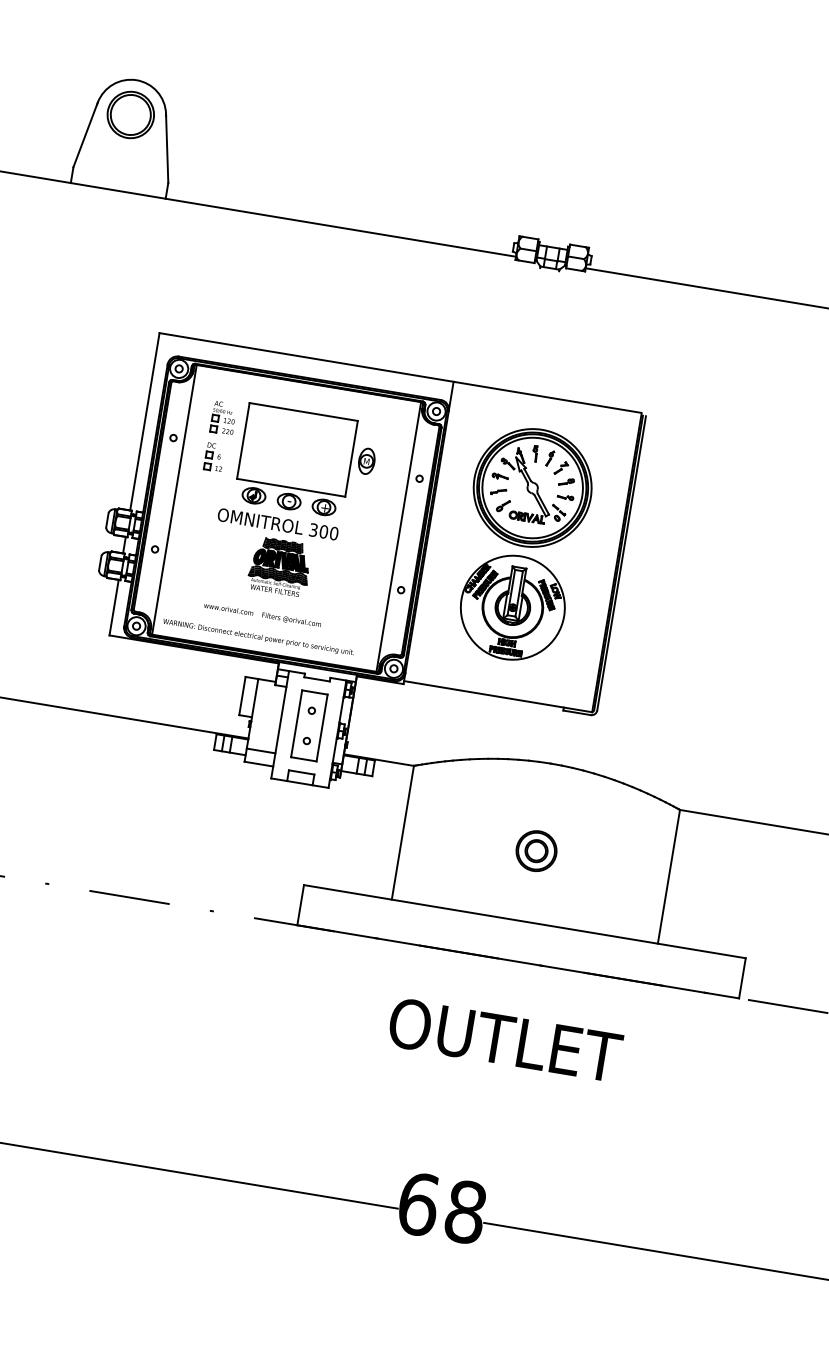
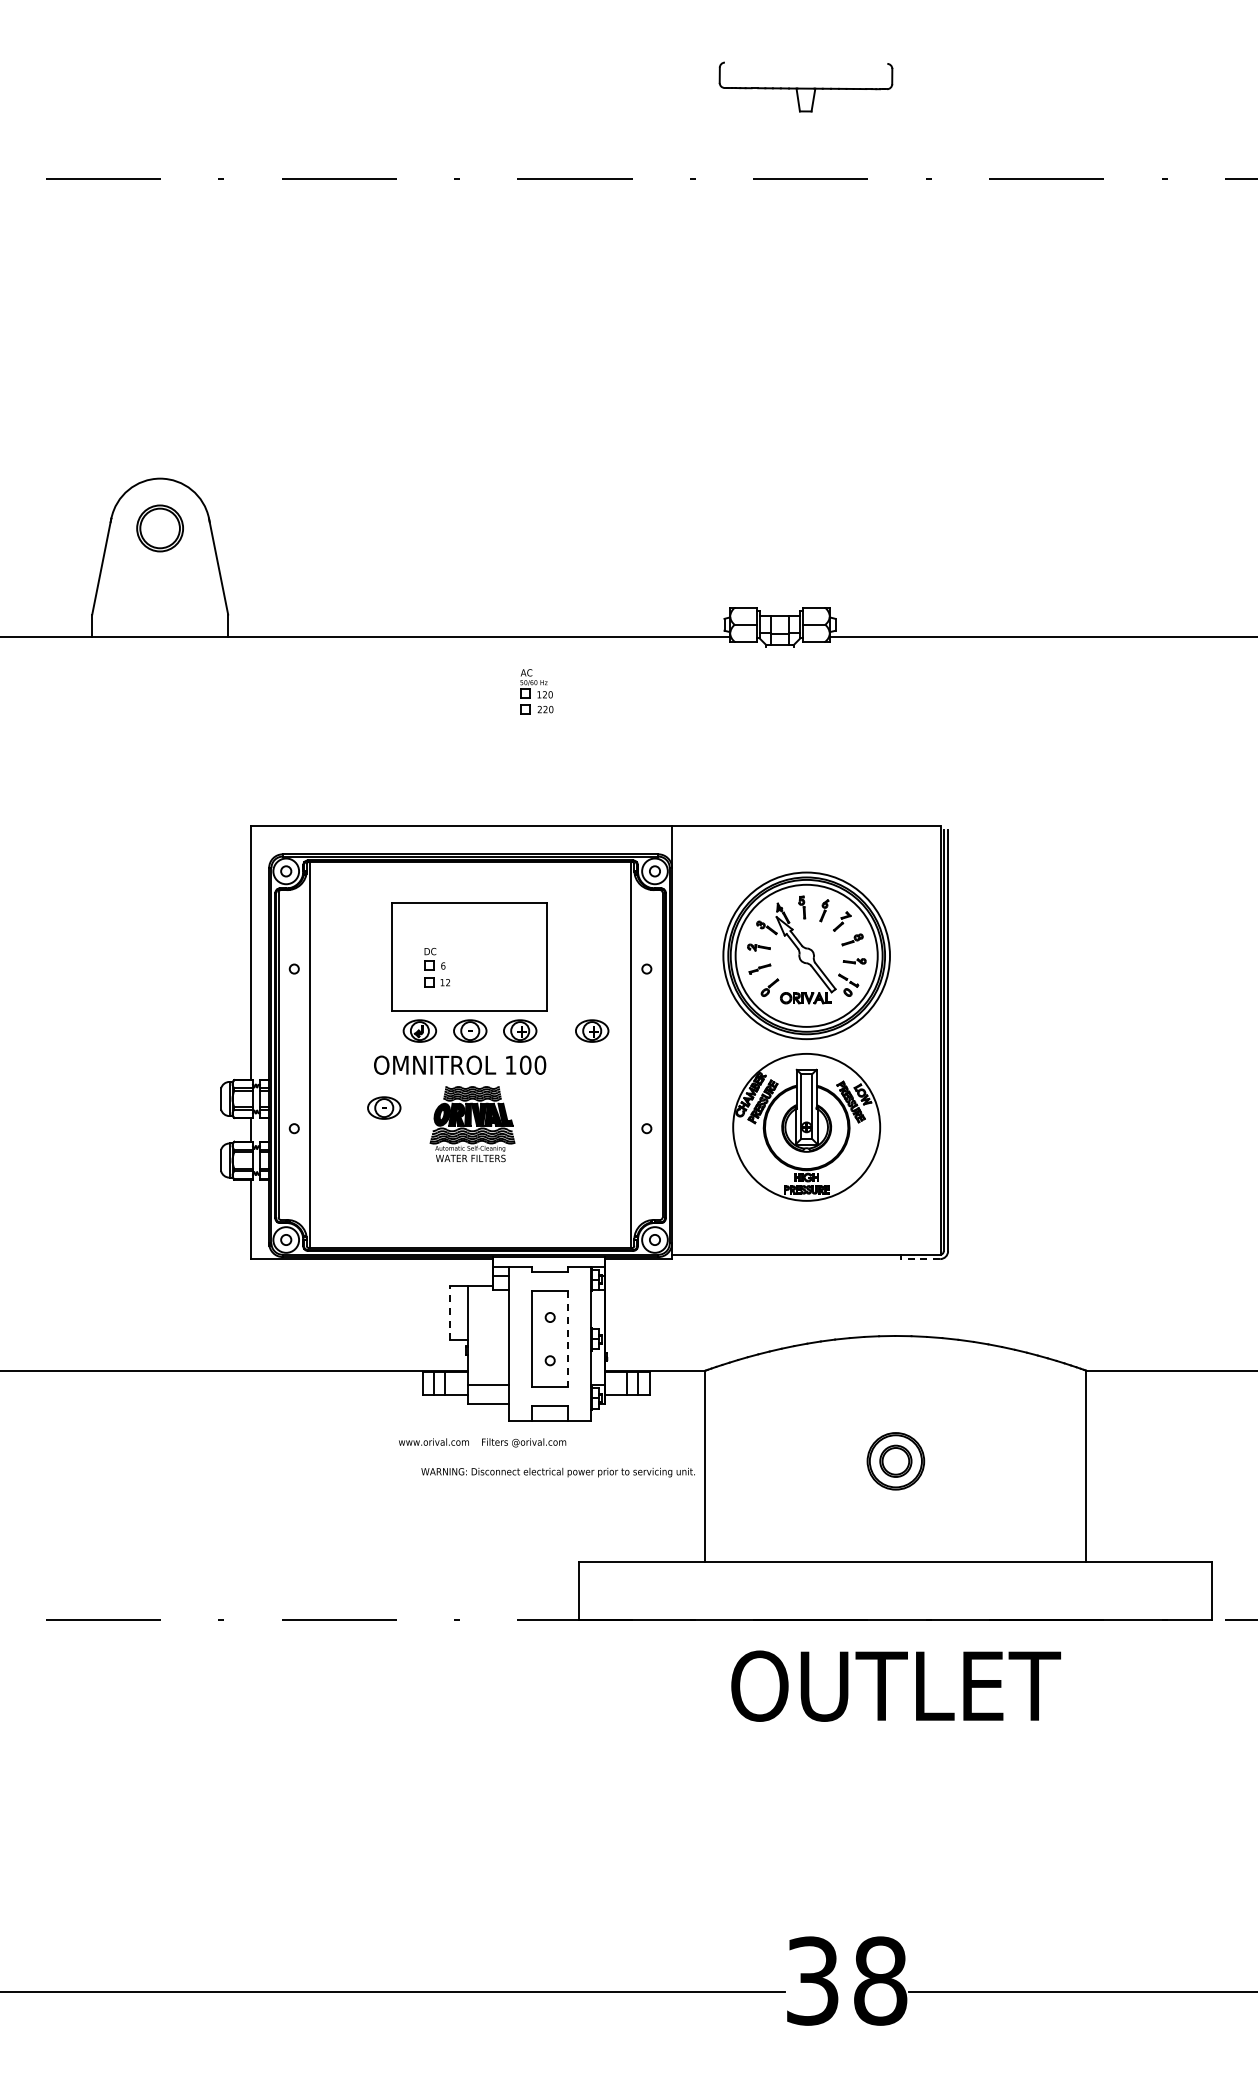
part: (130, 114) -> (159, 528), size x0.7
part: (223, 417) -> (536, 691), moved
part: (214, 457) -> (436, 967), moved
part: (366, 460) -> (568, 956), removed
part: (374, 515) -> (592, 1030), added
text: (313, 529) -> (510, 1064), 300 -> 100
part: (220, 545) -> (384, 1107), added
text: (262, 615) -> (482, 1442), moved
text: (258, 637) -> (557, 1472), moved
line: (242, 695) -> (449, 1312), solid -> dashed
line: (577, 713) -> (920, 1259), solid -> dashed
line: (322, 728) -> (568, 1339), solid -> dashed
text: (505, 1039) -> (895, 1685), moved
text: (419, 1204) -> (813, 1980), 68 -> 38

